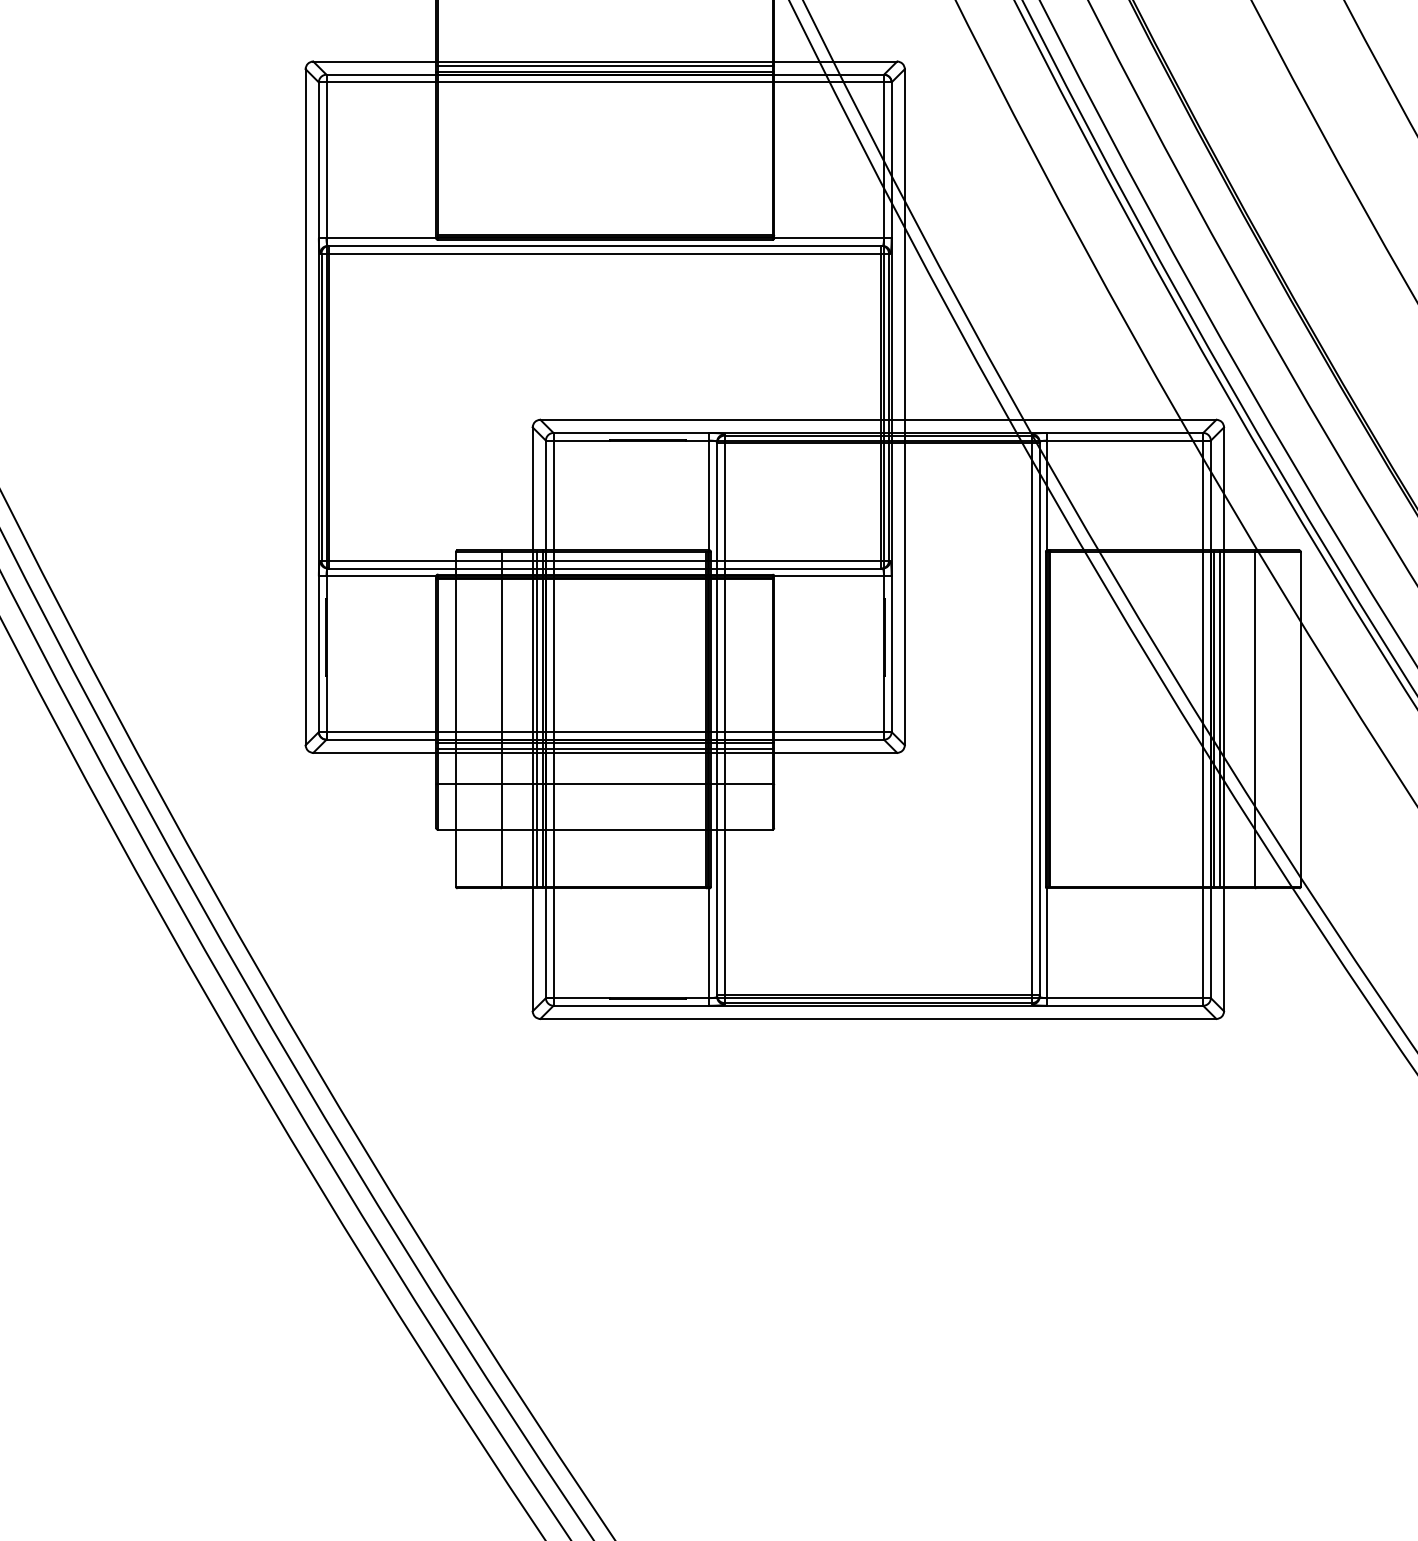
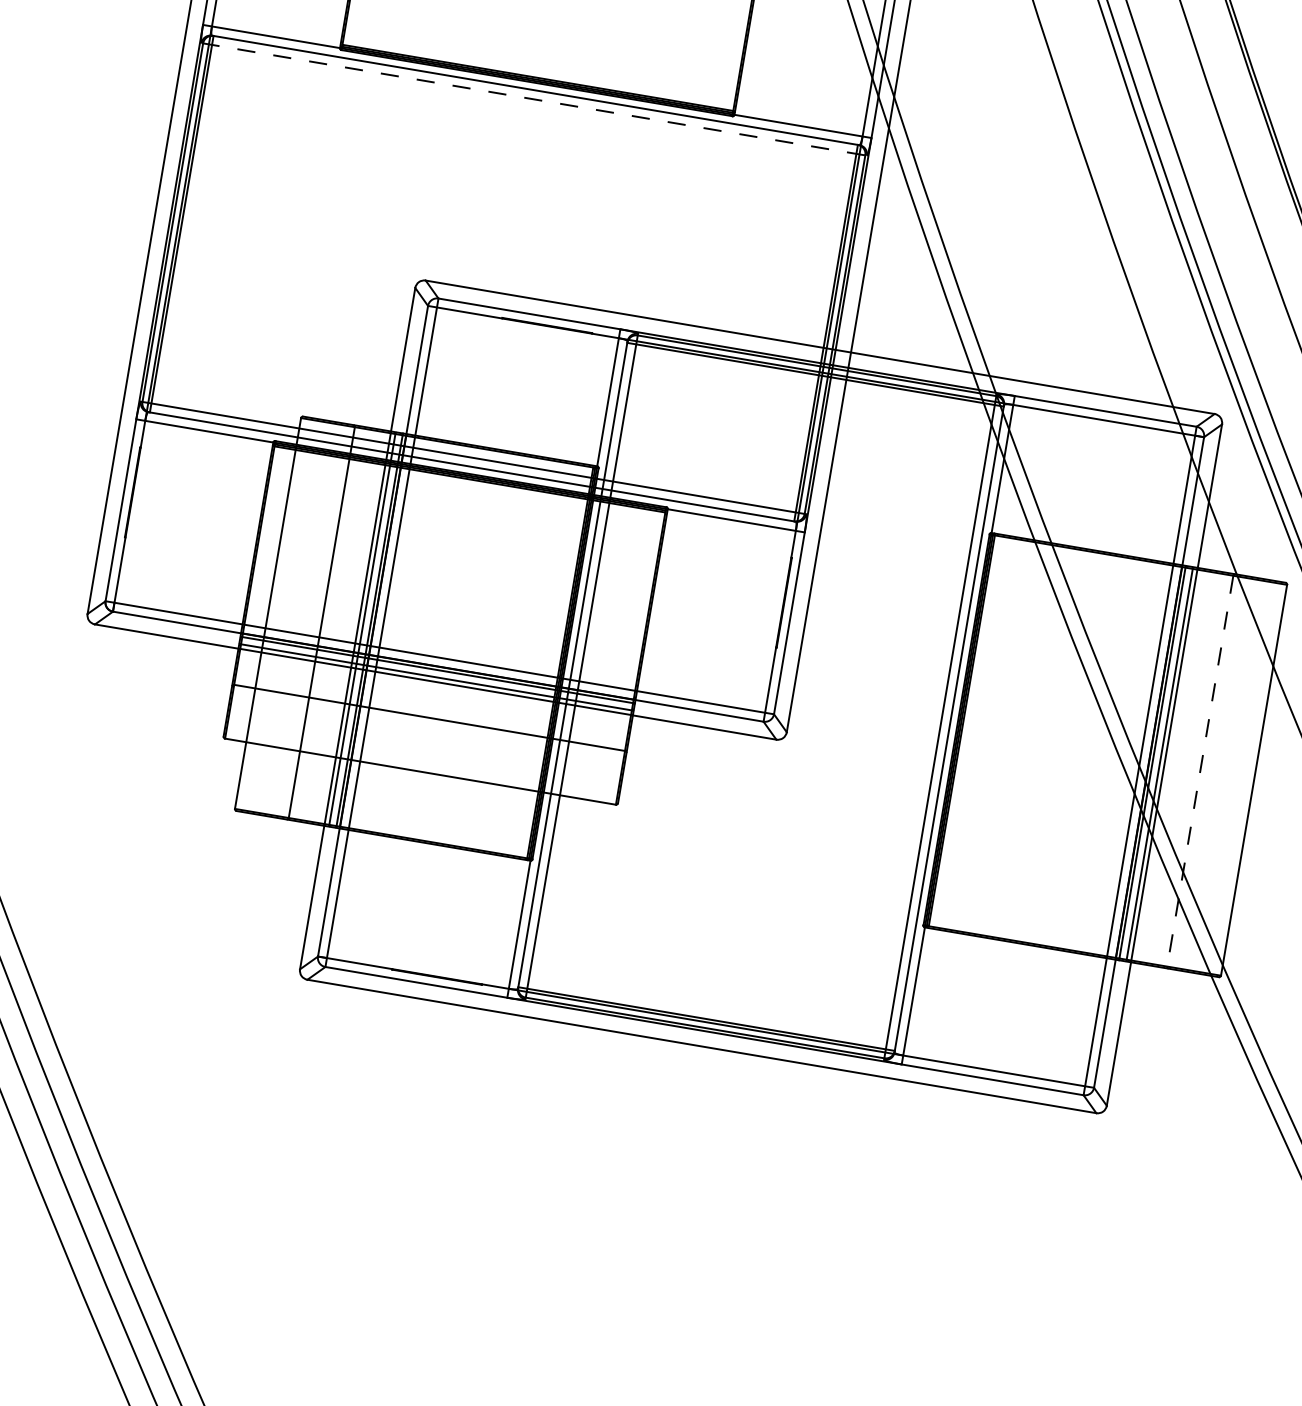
line: (605, 253) -> (534, 99), solid -> dashed
line: (1254, 719) -> (1199, 771), solid -> dashed

